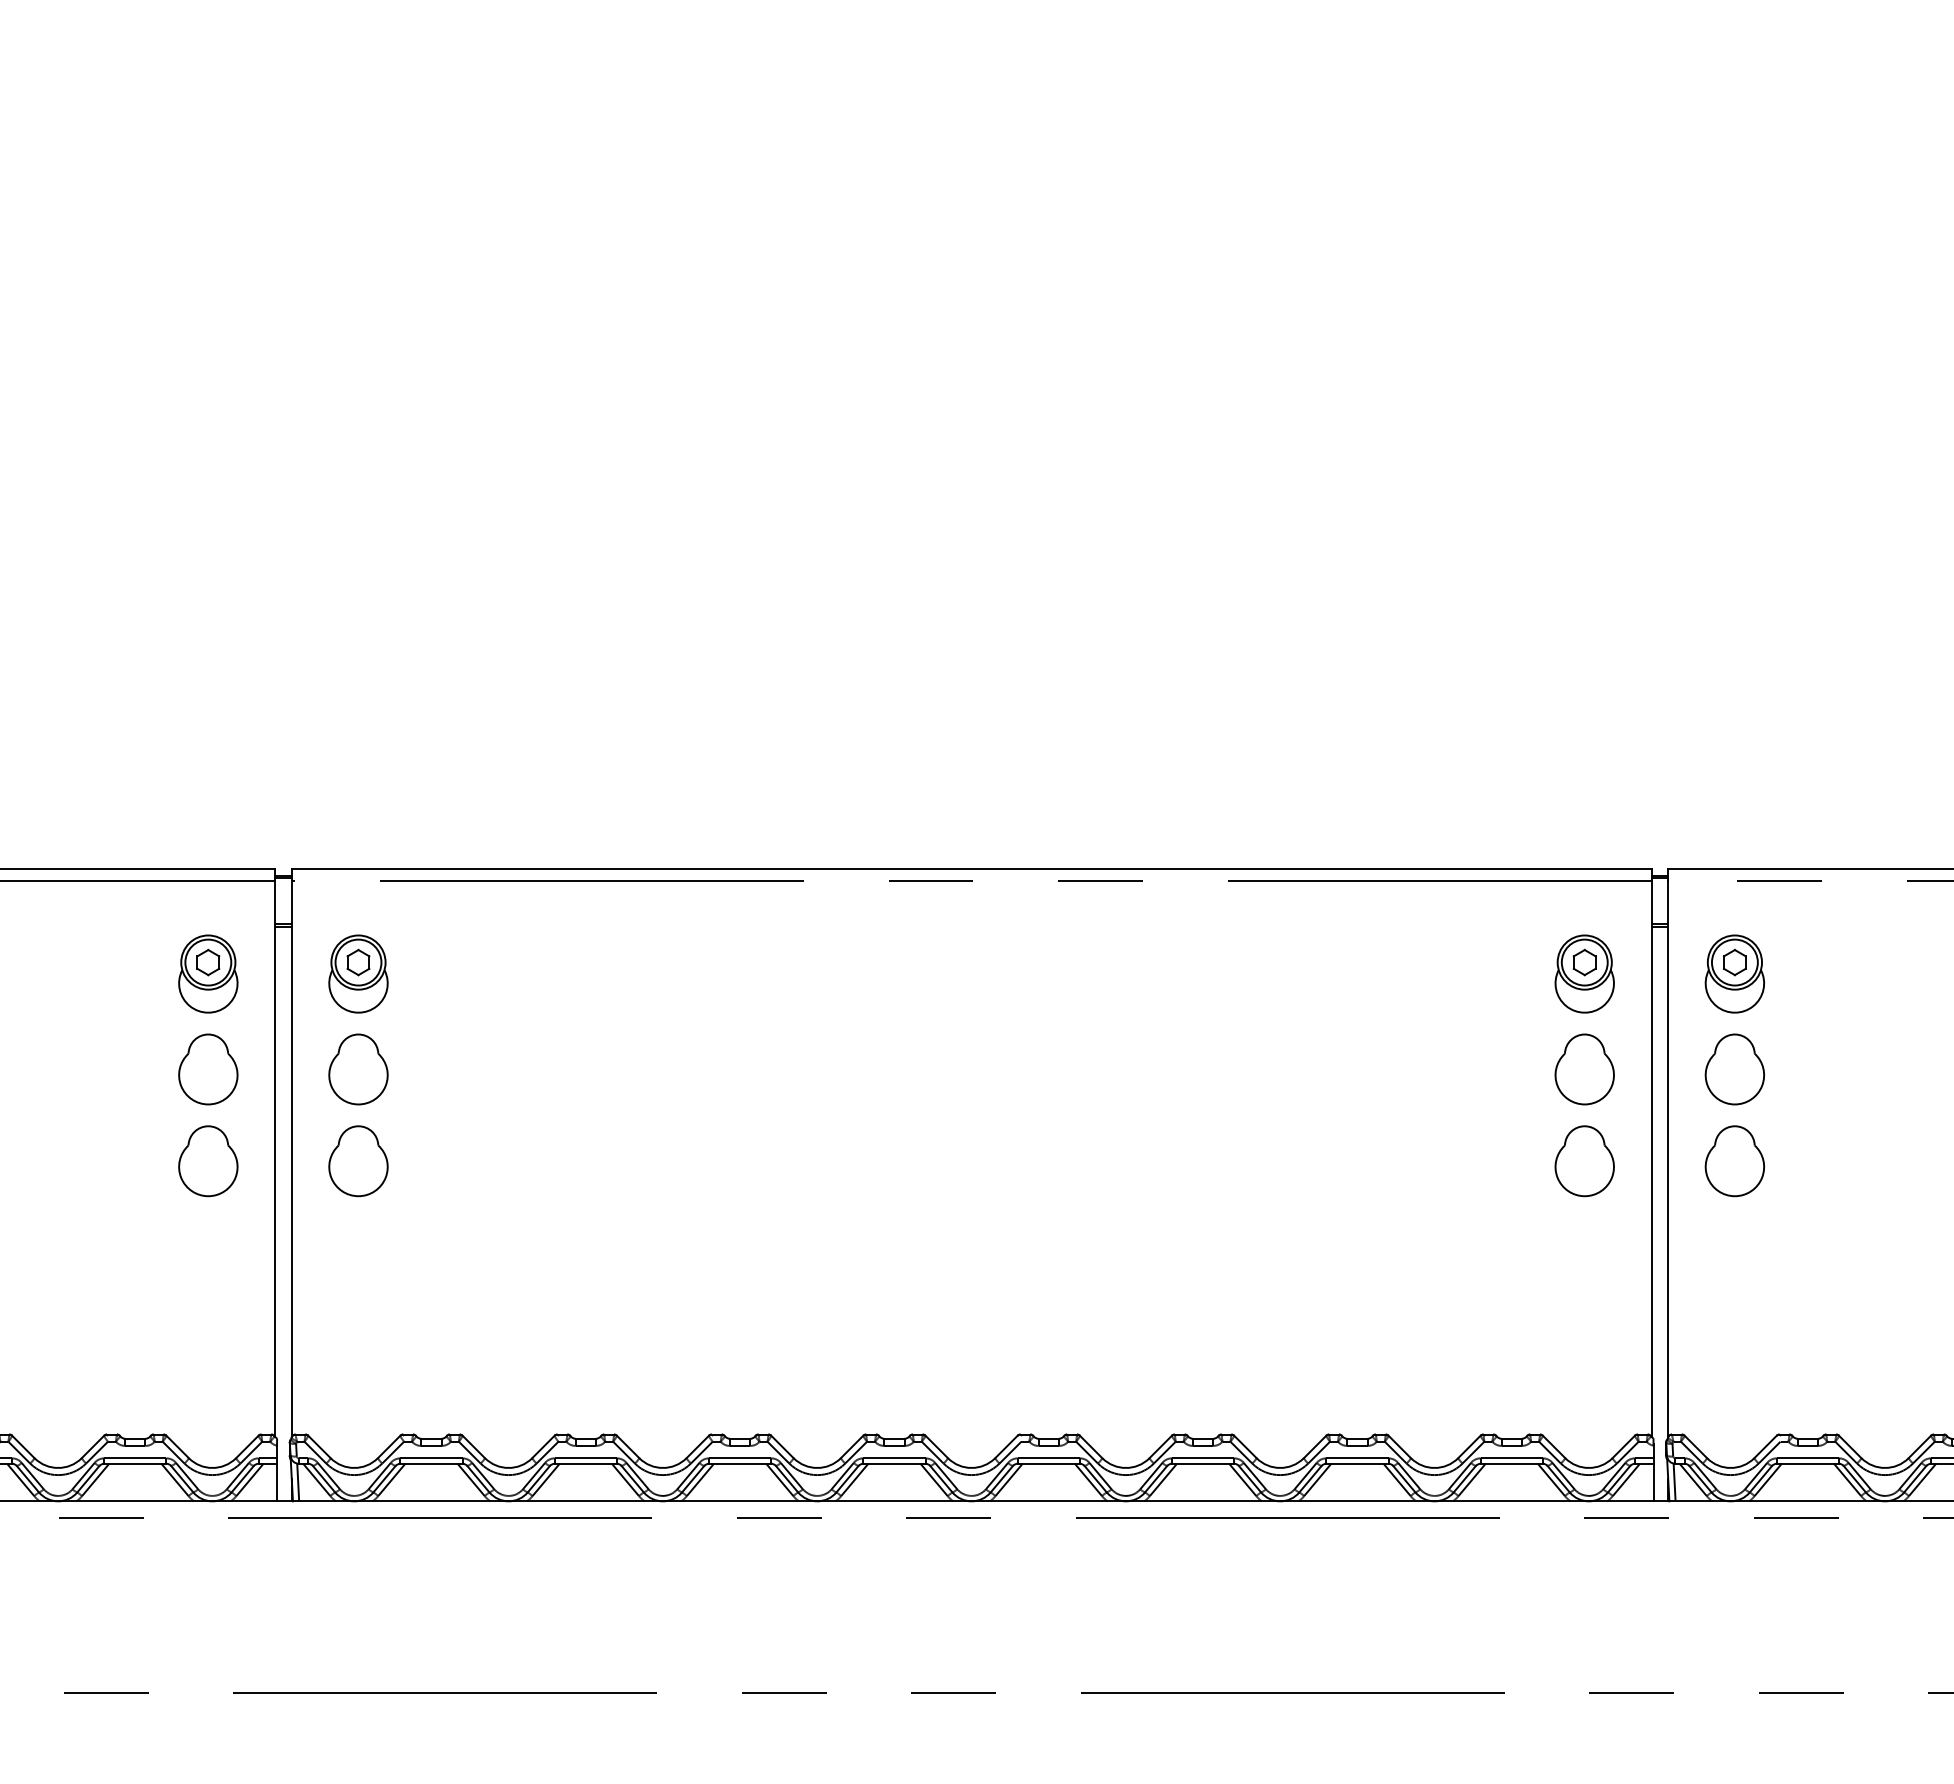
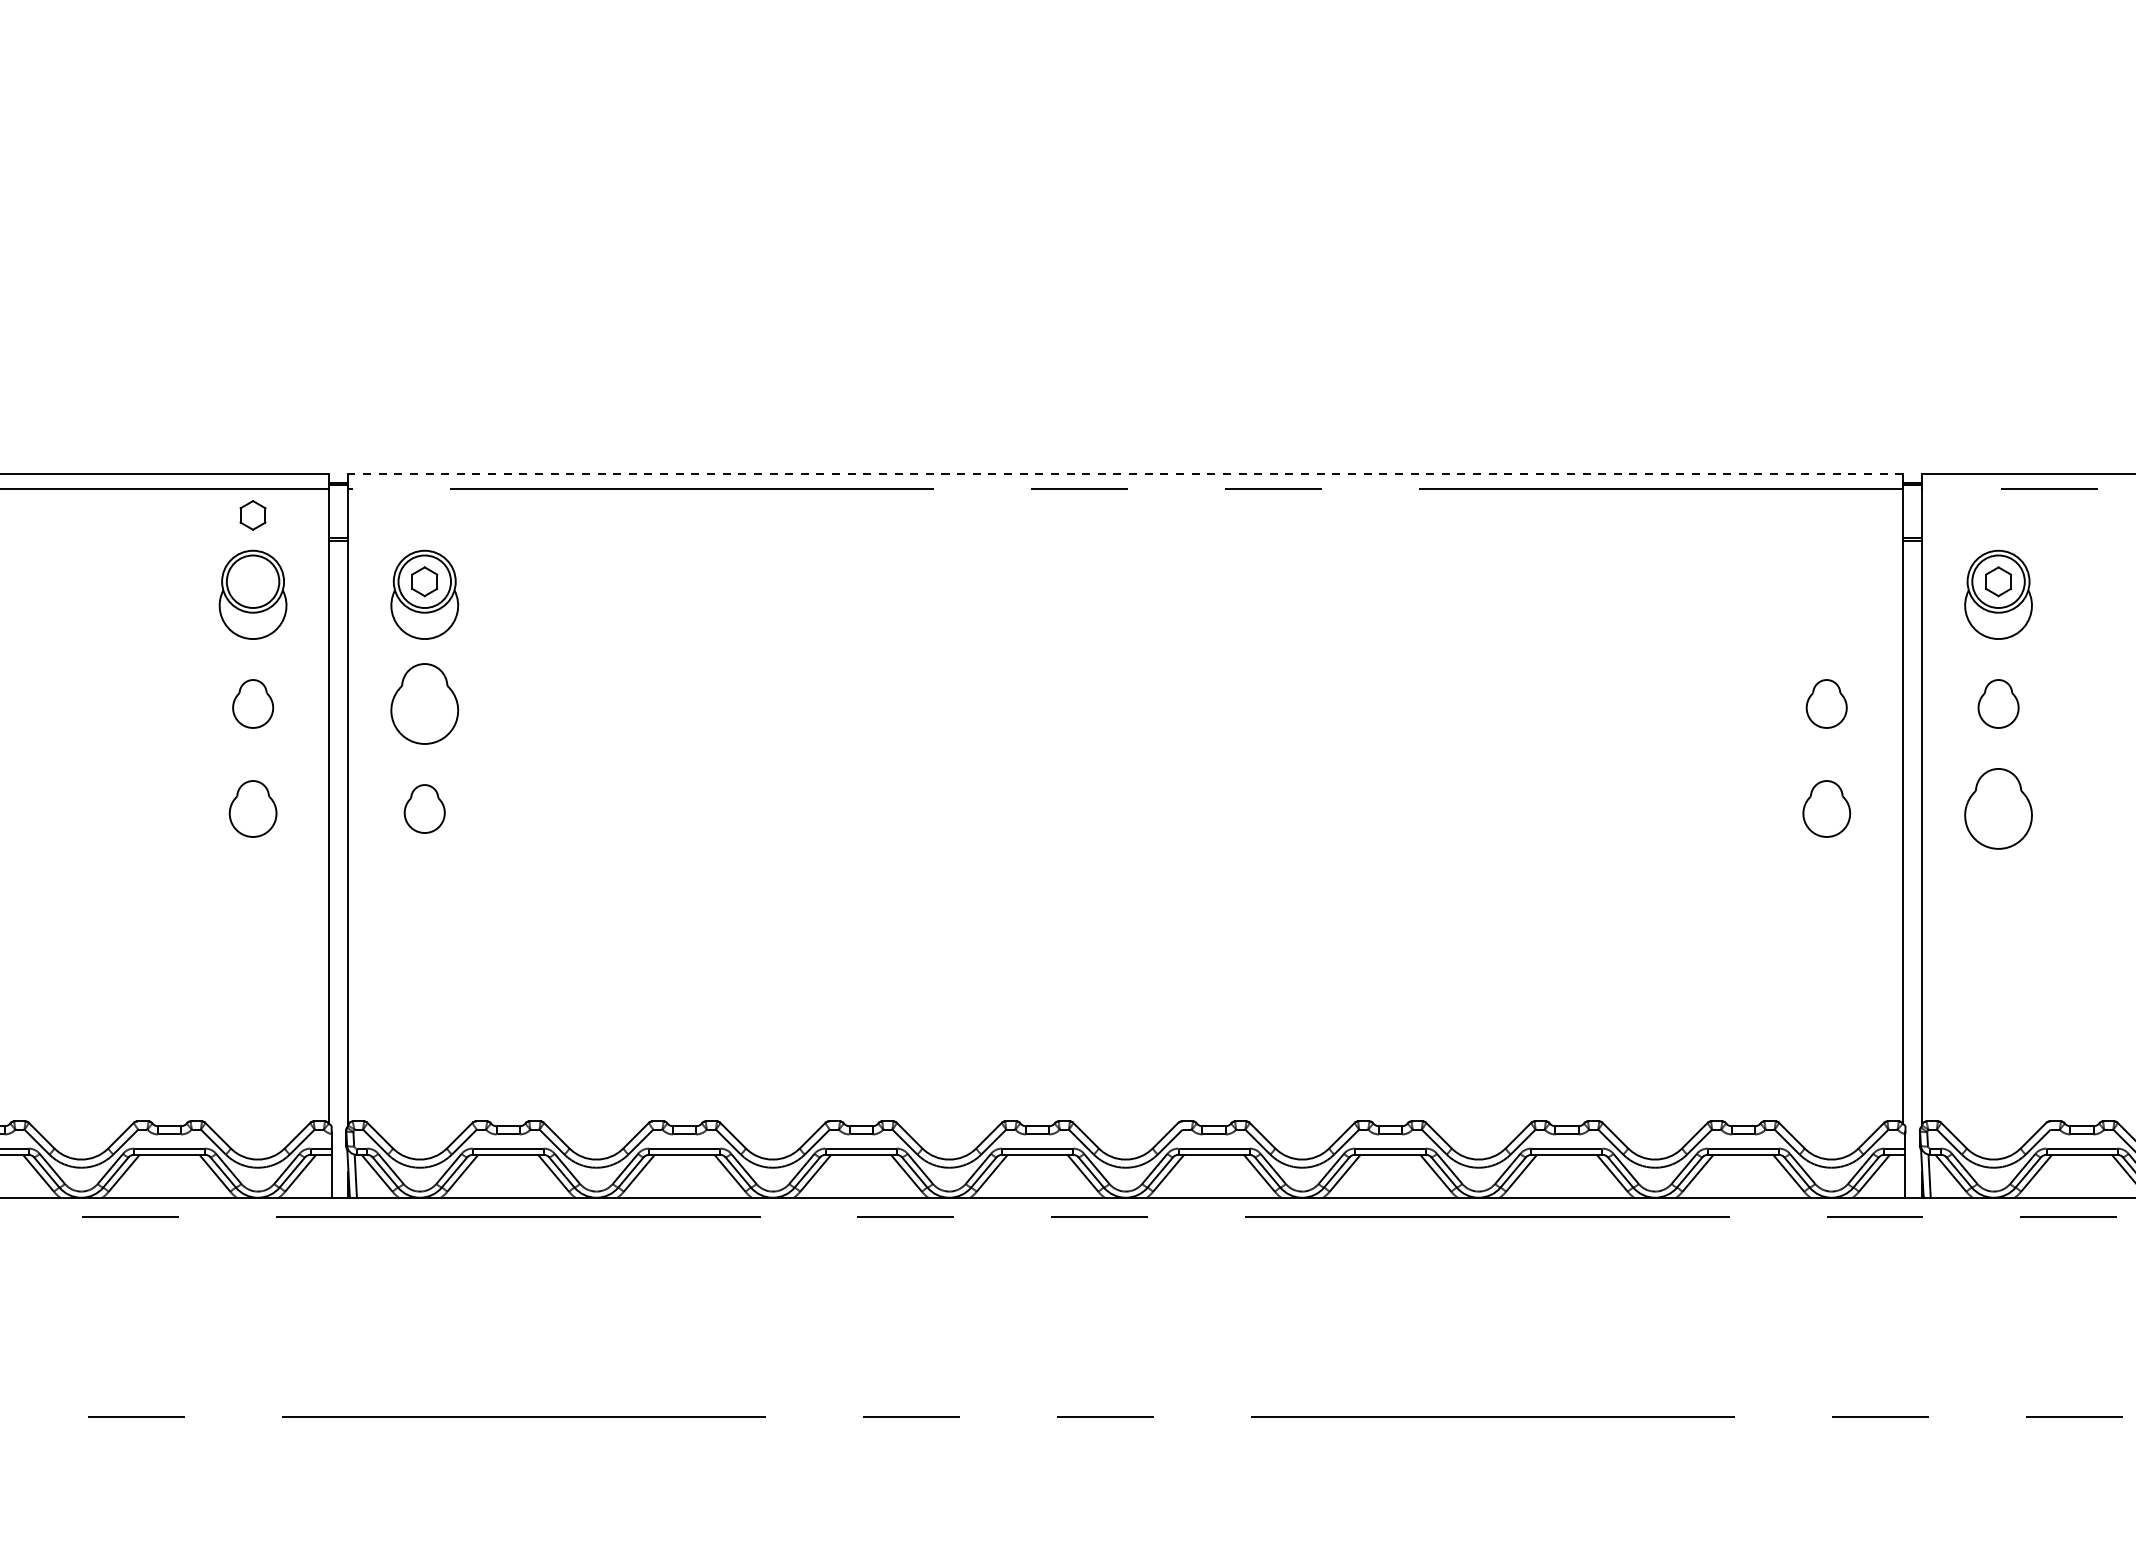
line: (971, 868) -> (1125, 474), solid -> dashed
part: (208, 962) -> (253, 515), moved
part: (1584, 973) -> (1826, 594), removed
part: (208, 1069) -> (253, 704), size x0.6
part: (1584, 1069) -> (1826, 704), size x0.6
part: (1734, 1069) -> (1998, 704), size x0.6
part: (208, 1161) -> (253, 809), size x0.7
part: (358, 1161) -> (424, 809), size x0.6
part: (1584, 1161) -> (1826, 809), size x0.7

